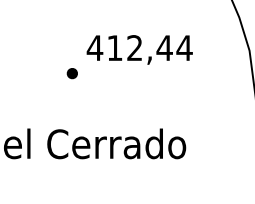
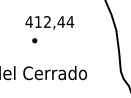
text: (139, 49) -> (49, 22), moved

